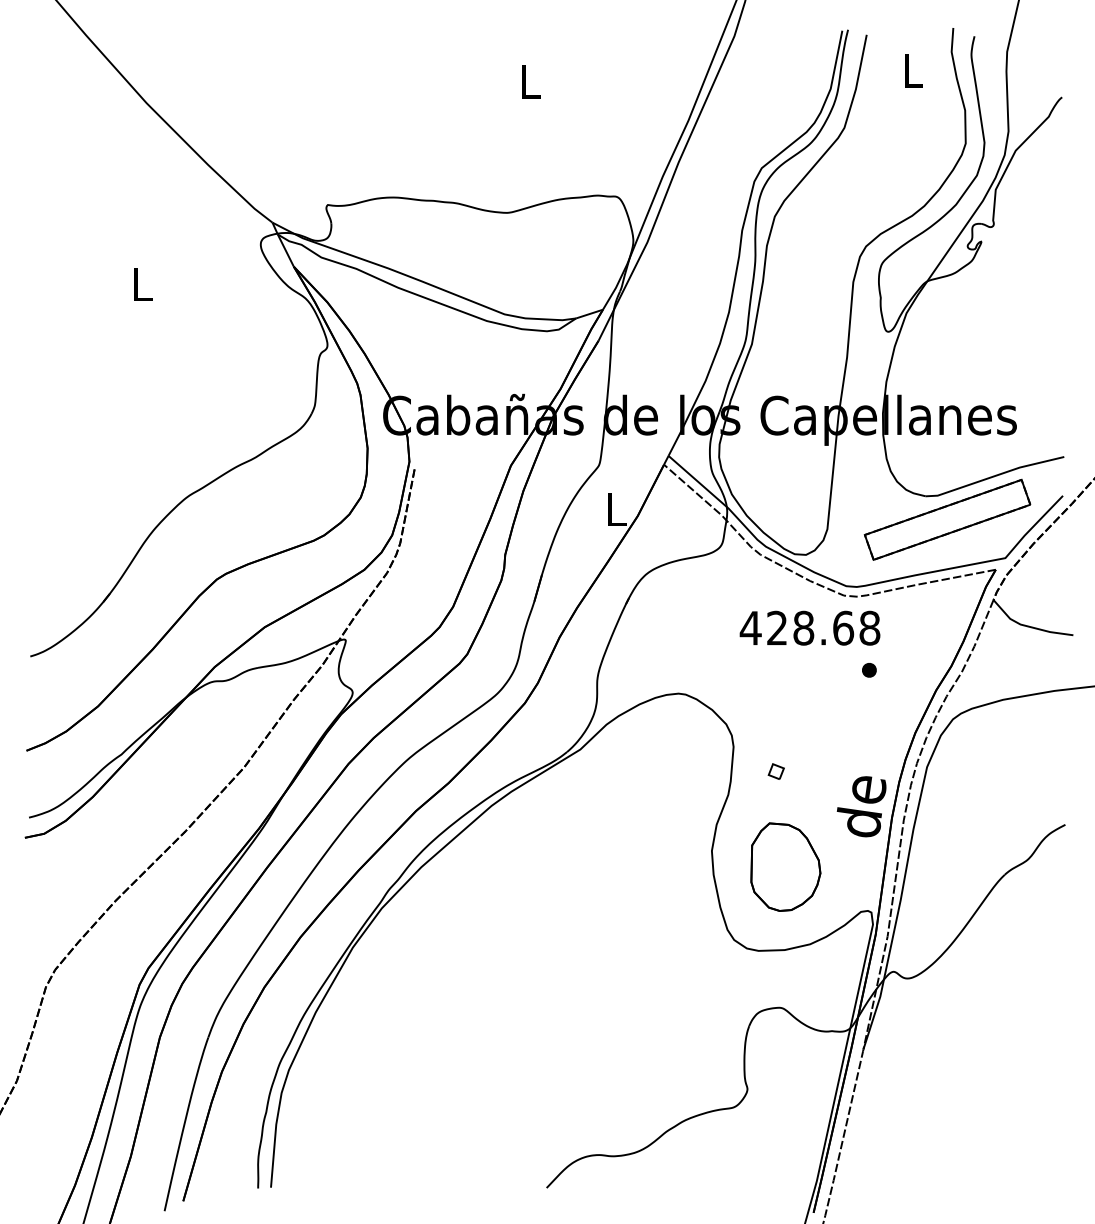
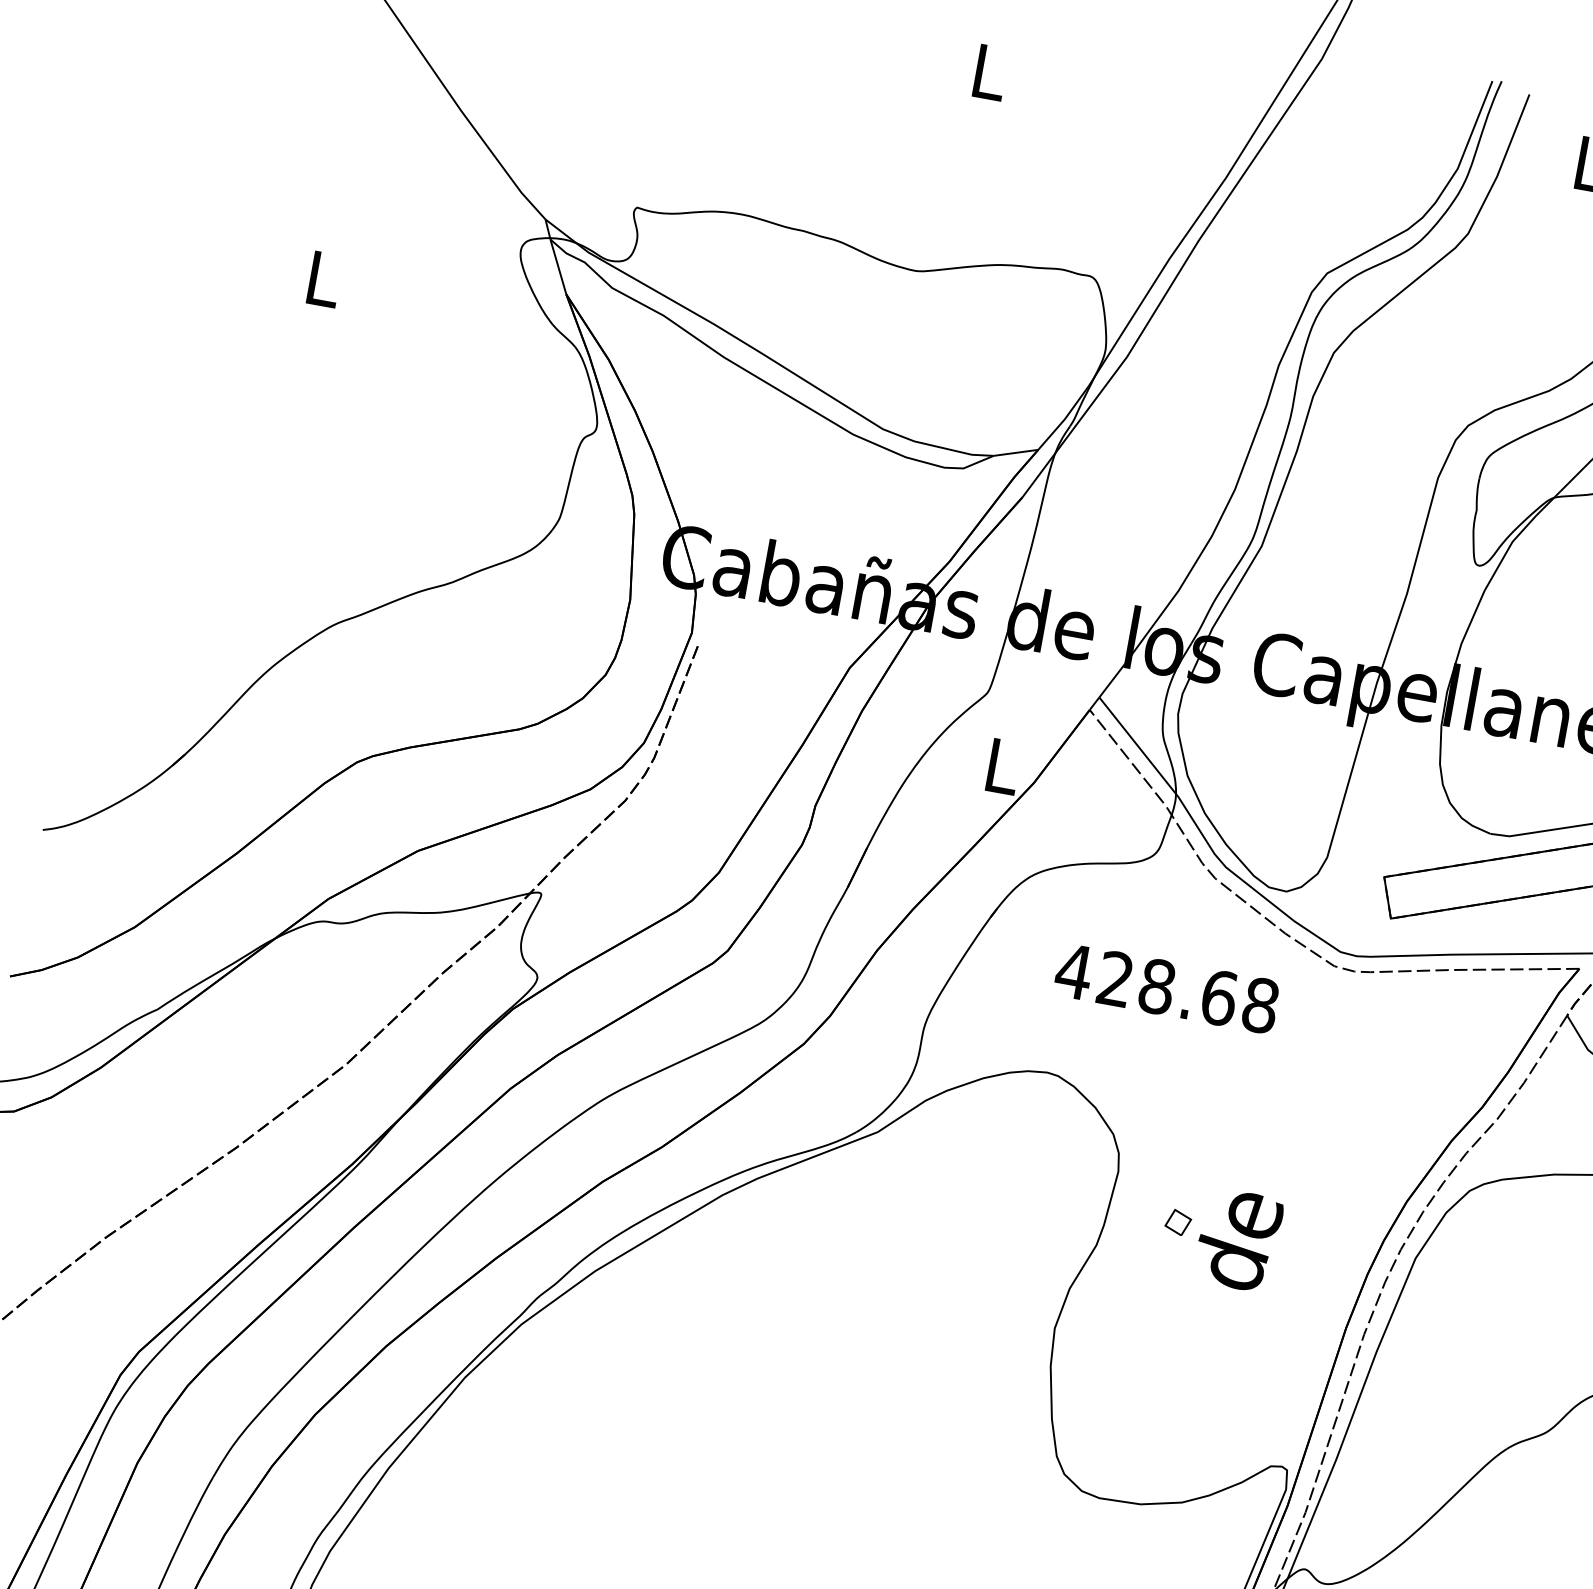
text: (809, 627) -> (1166, 987), moved
part: (869, 670) -> (1352, 1090), removed
text: (861, 806) -> (1238, 1239), moved
part: (785, 866) -> (1165, 1373), removed

